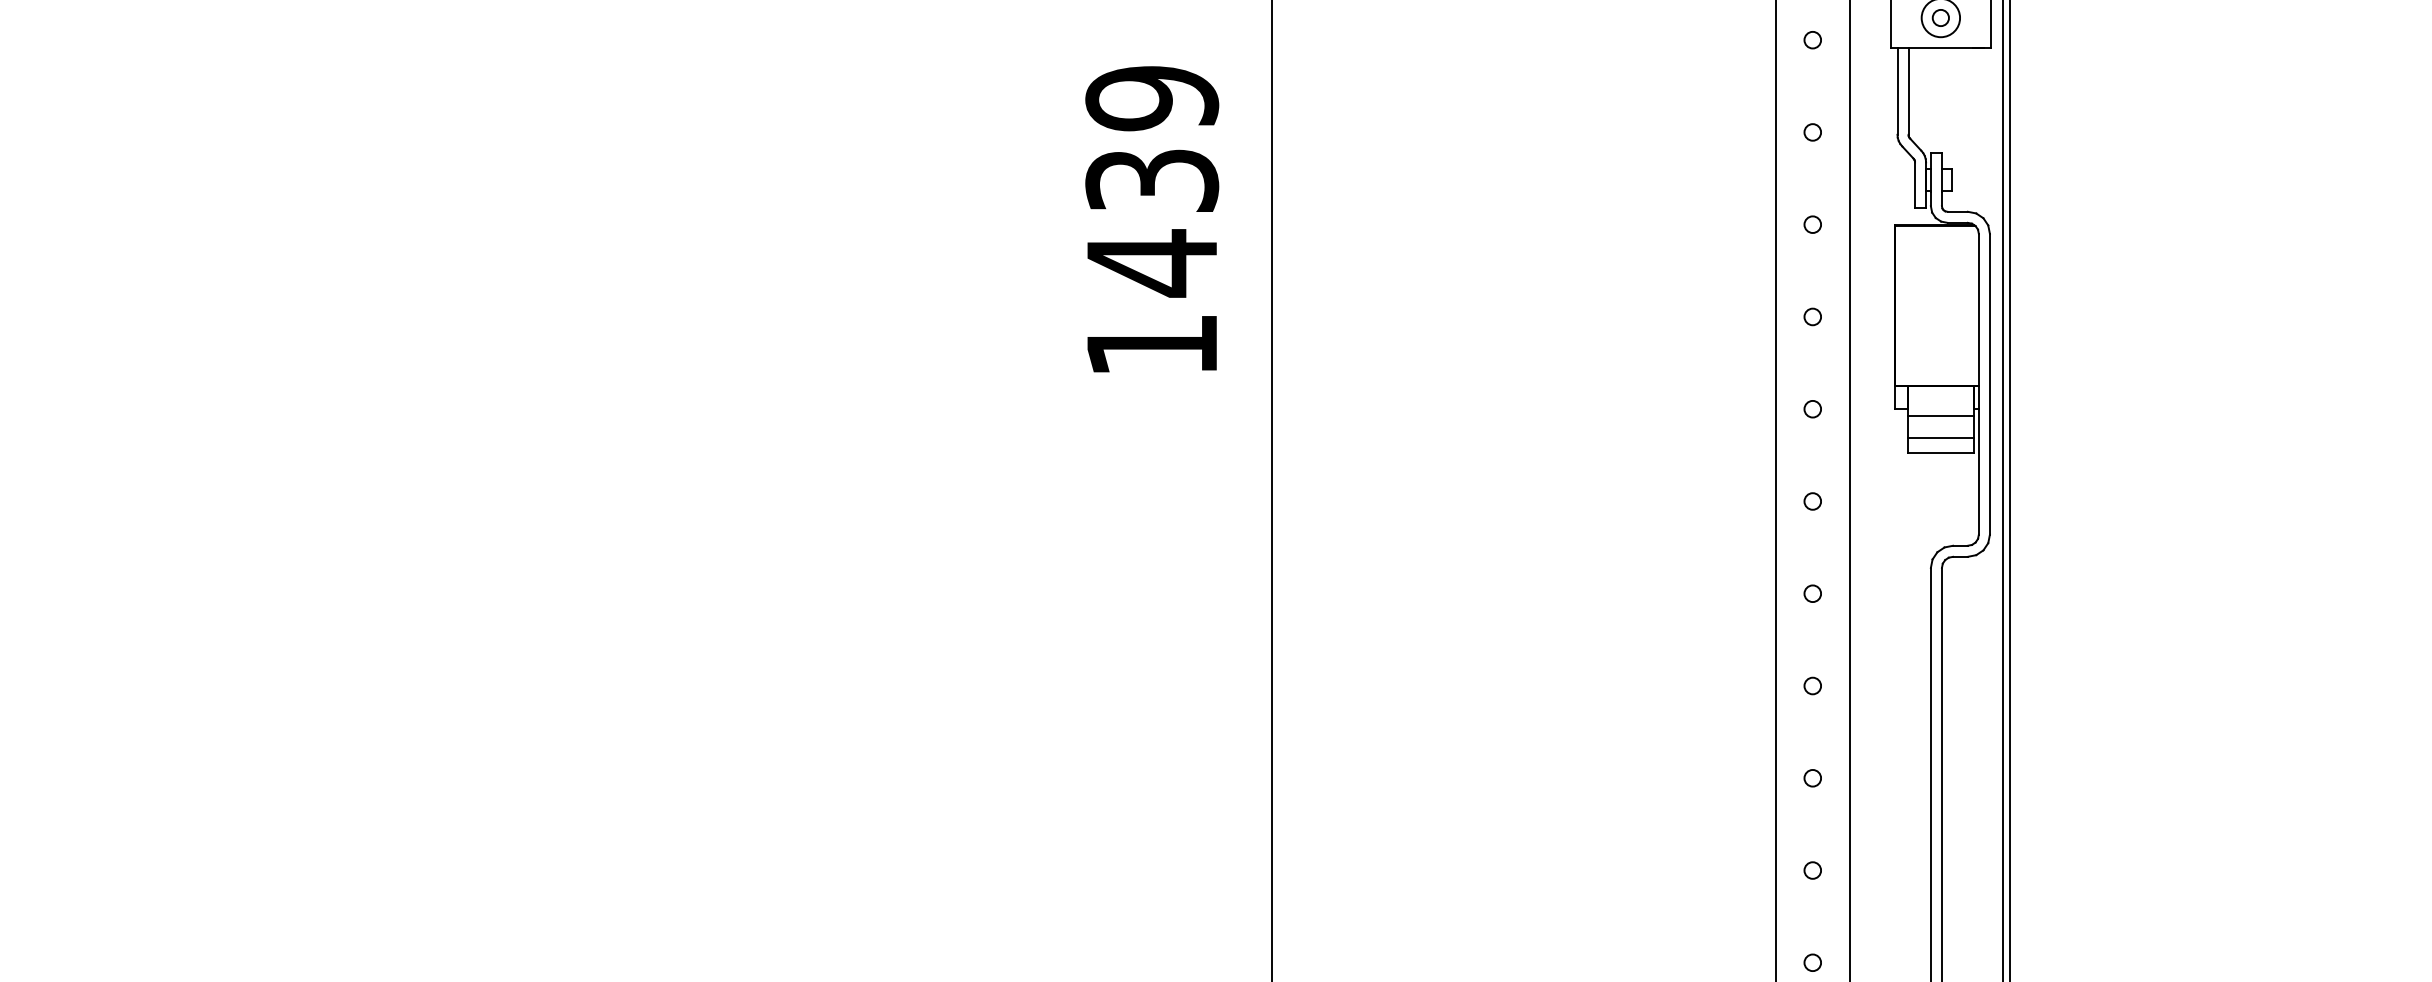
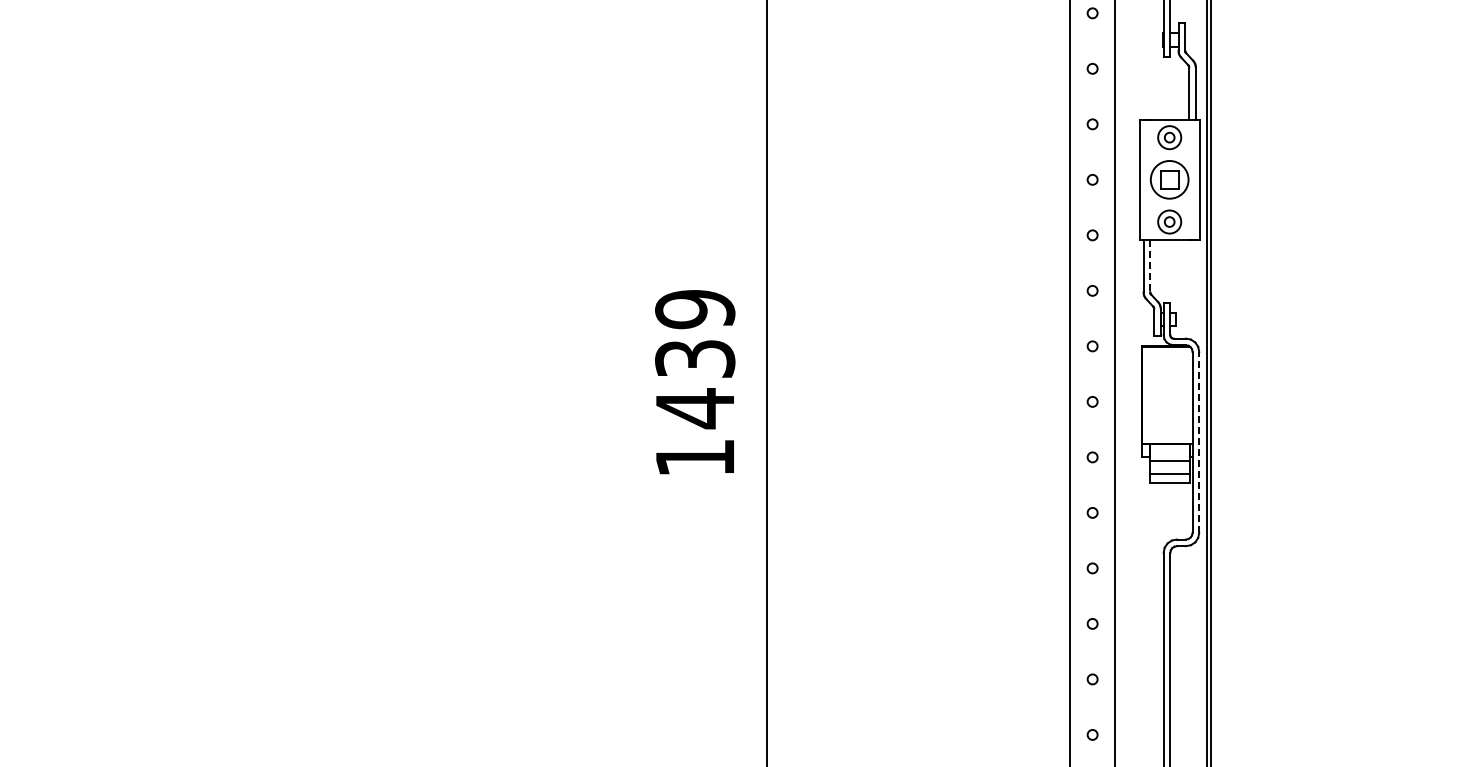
line: (1908, 91) -> (1150, 266), solid -> dashed
text: (1152, 219) -> (695, 382), moved
line: (1990, 382) -> (1199, 441), solid -> dashed

